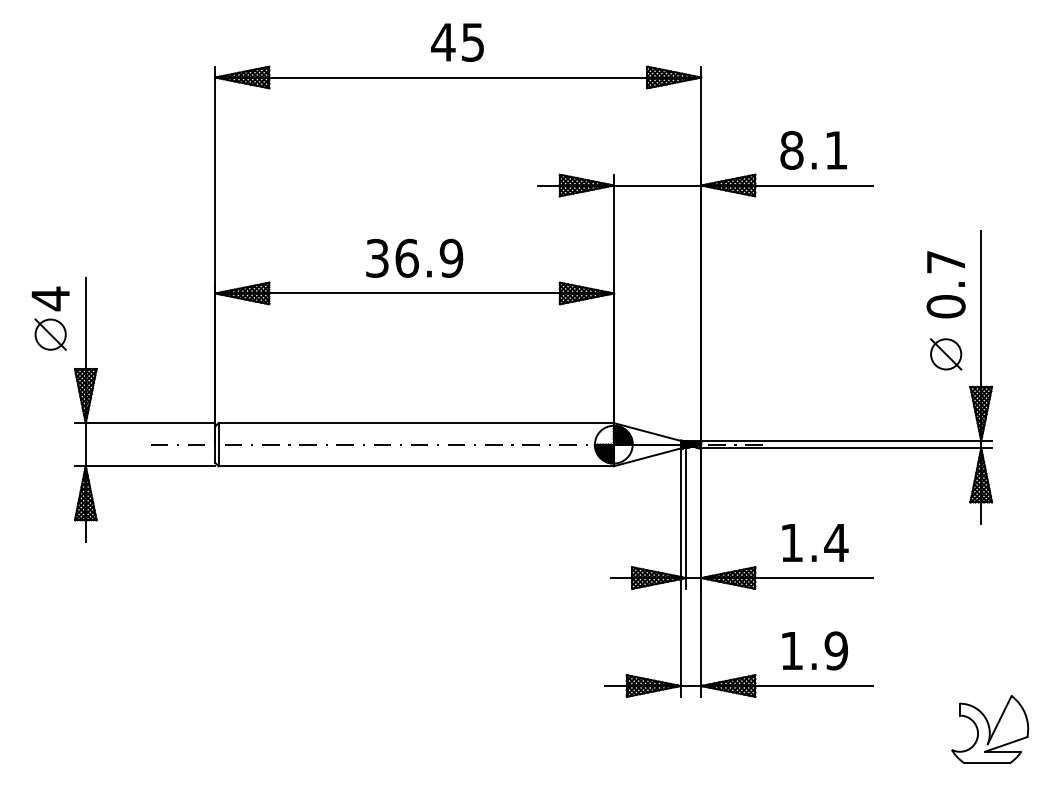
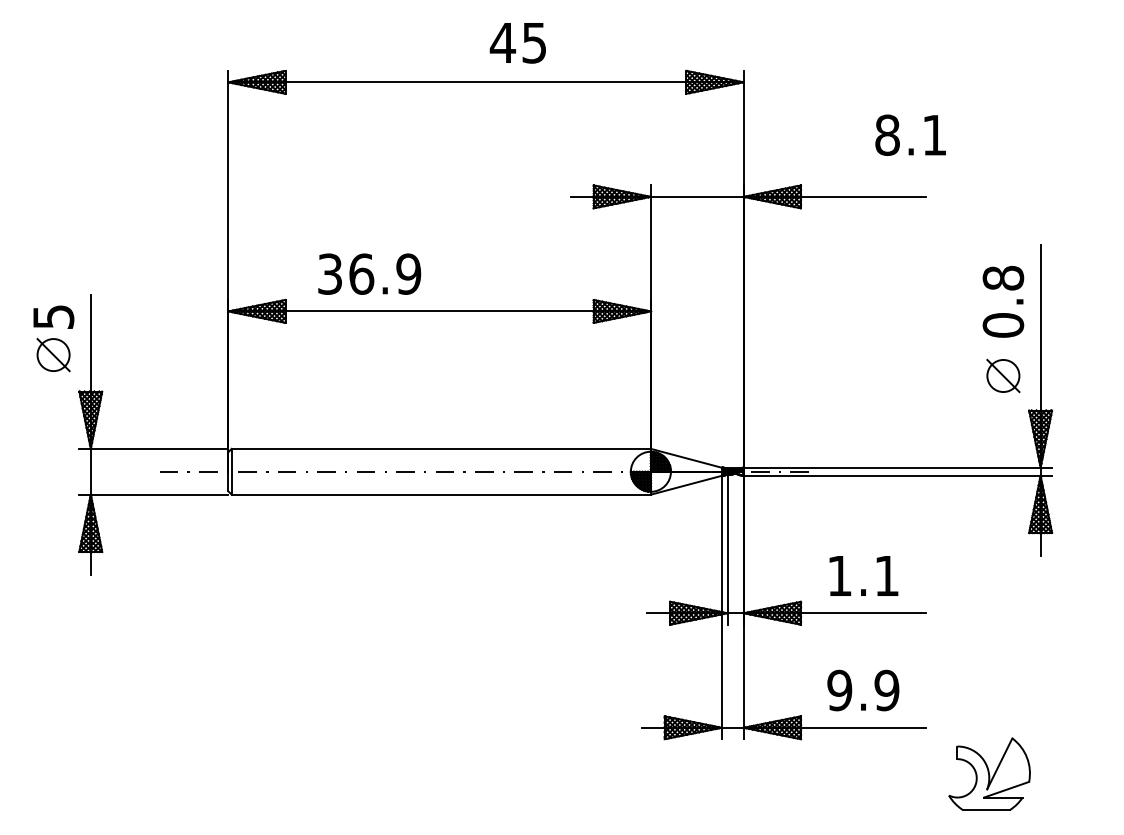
text: (457, 42) -> (517, 43), moved
text: (813, 149) -> (910, 134), moved
text: (414, 257) -> (369, 273), moved
text: (945, 261) -> (1002, 277), 0.7 -> 0.8
text: (50, 298) -> (53, 316), 4 -> 5
text: (836, 542) -> (887, 575), 1.4 -> 1.1
text: (791, 650) -> (839, 690), 1.9 -> 9.9
part: (990, 729) -> (989, 773), moved

